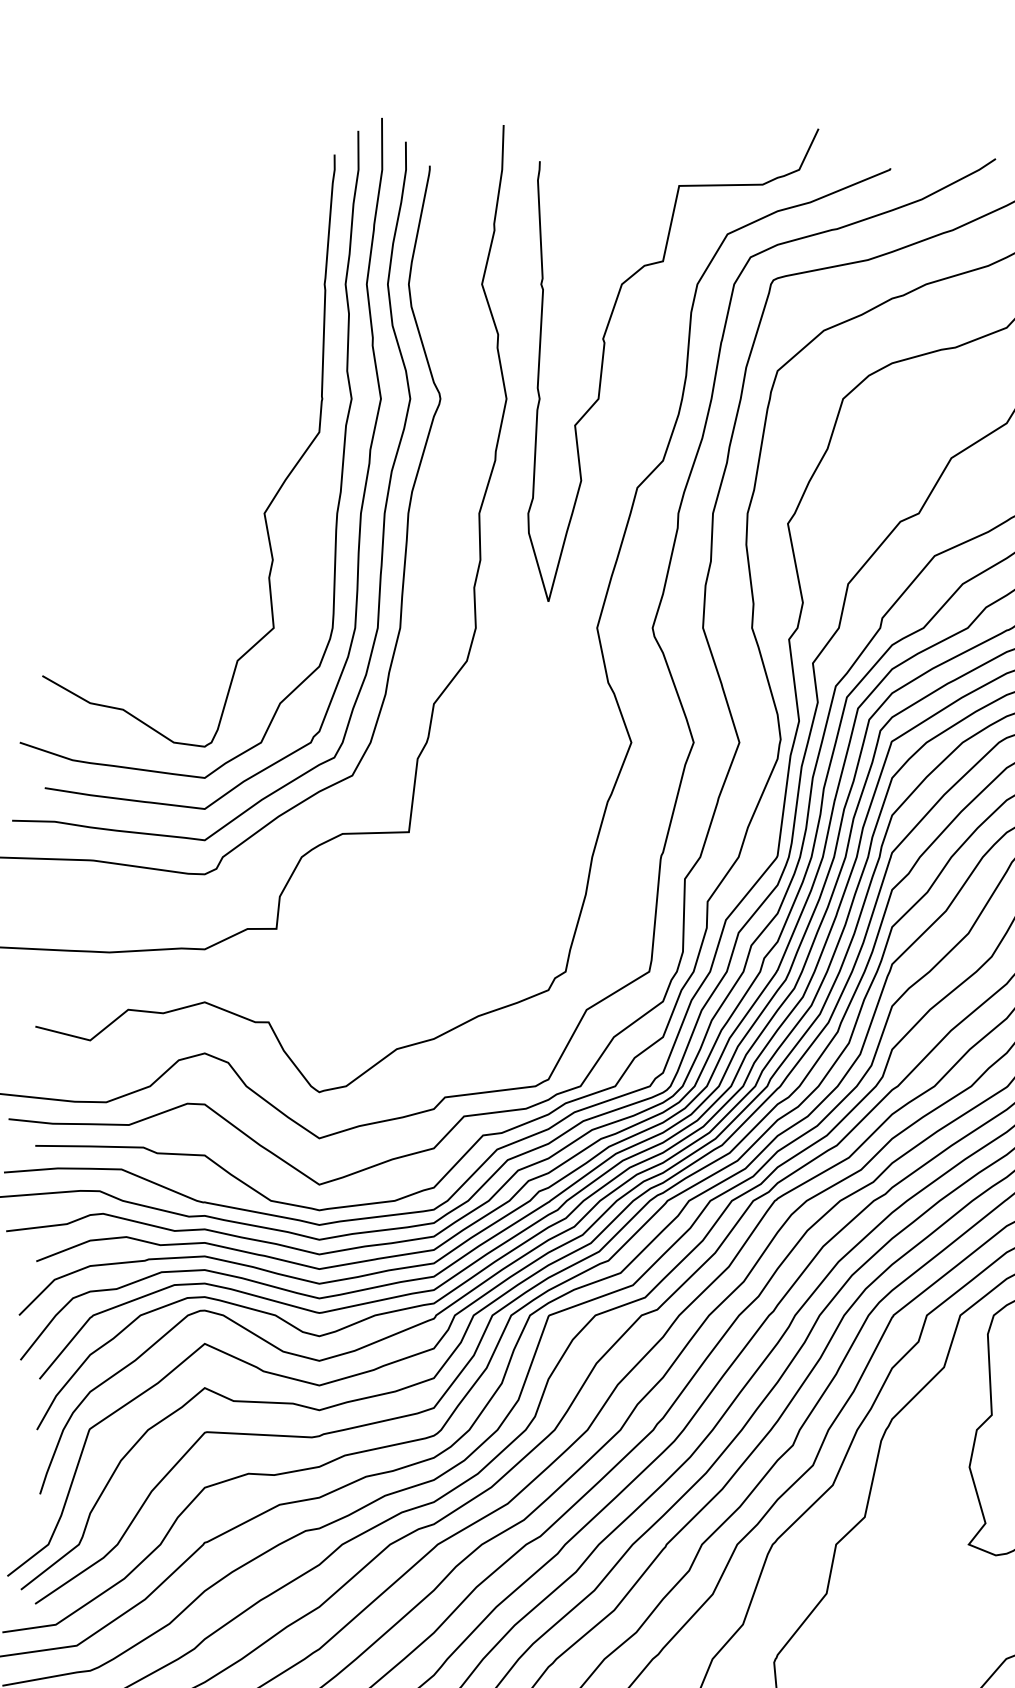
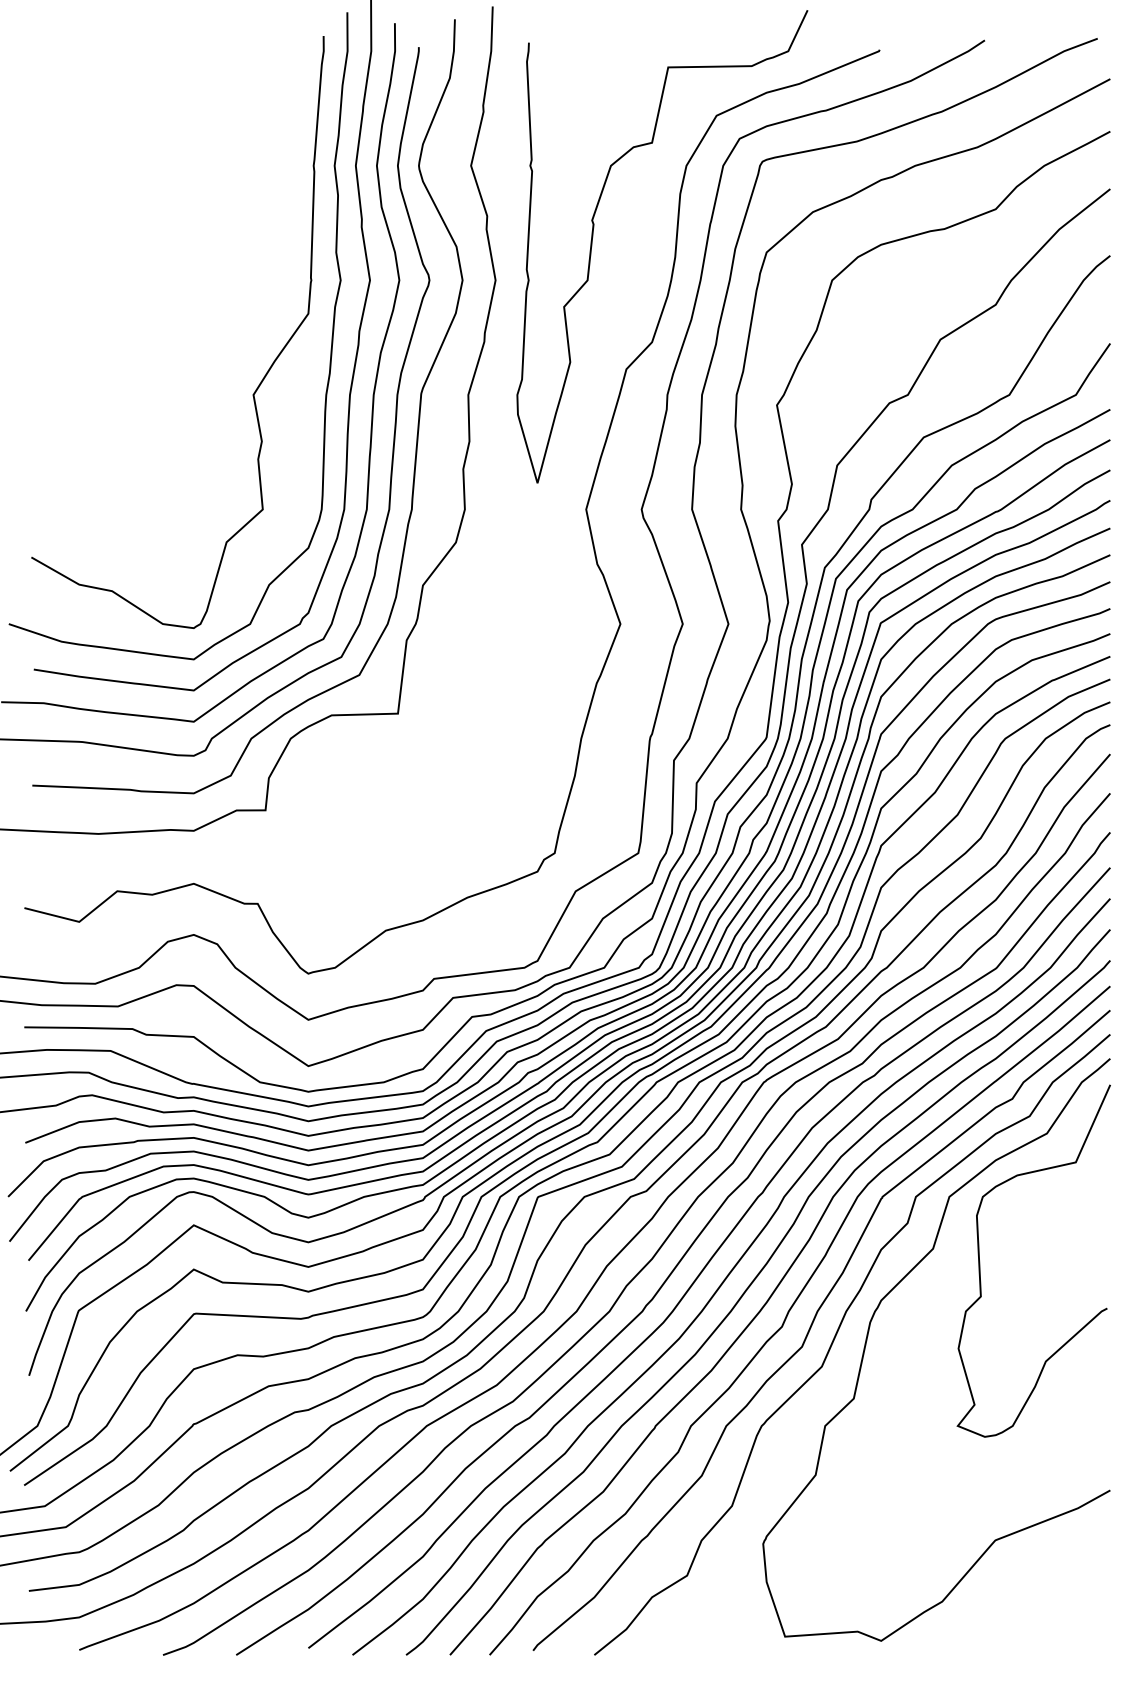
curve: (428, 542) -> (417, 423), added

